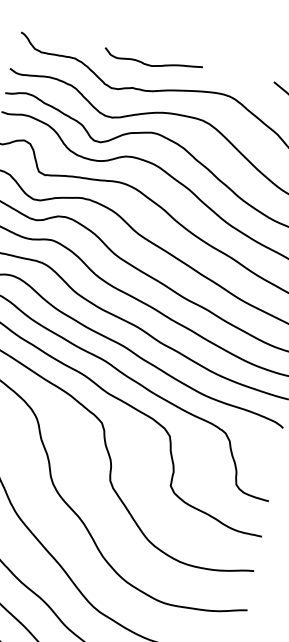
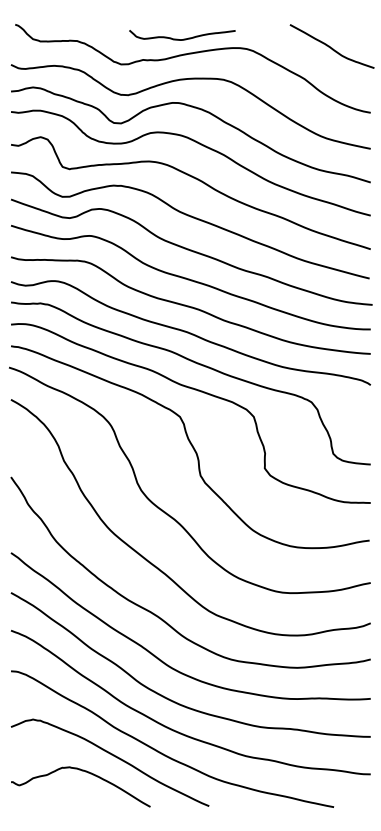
curve: (153, 64) -> (183, 38), moved

